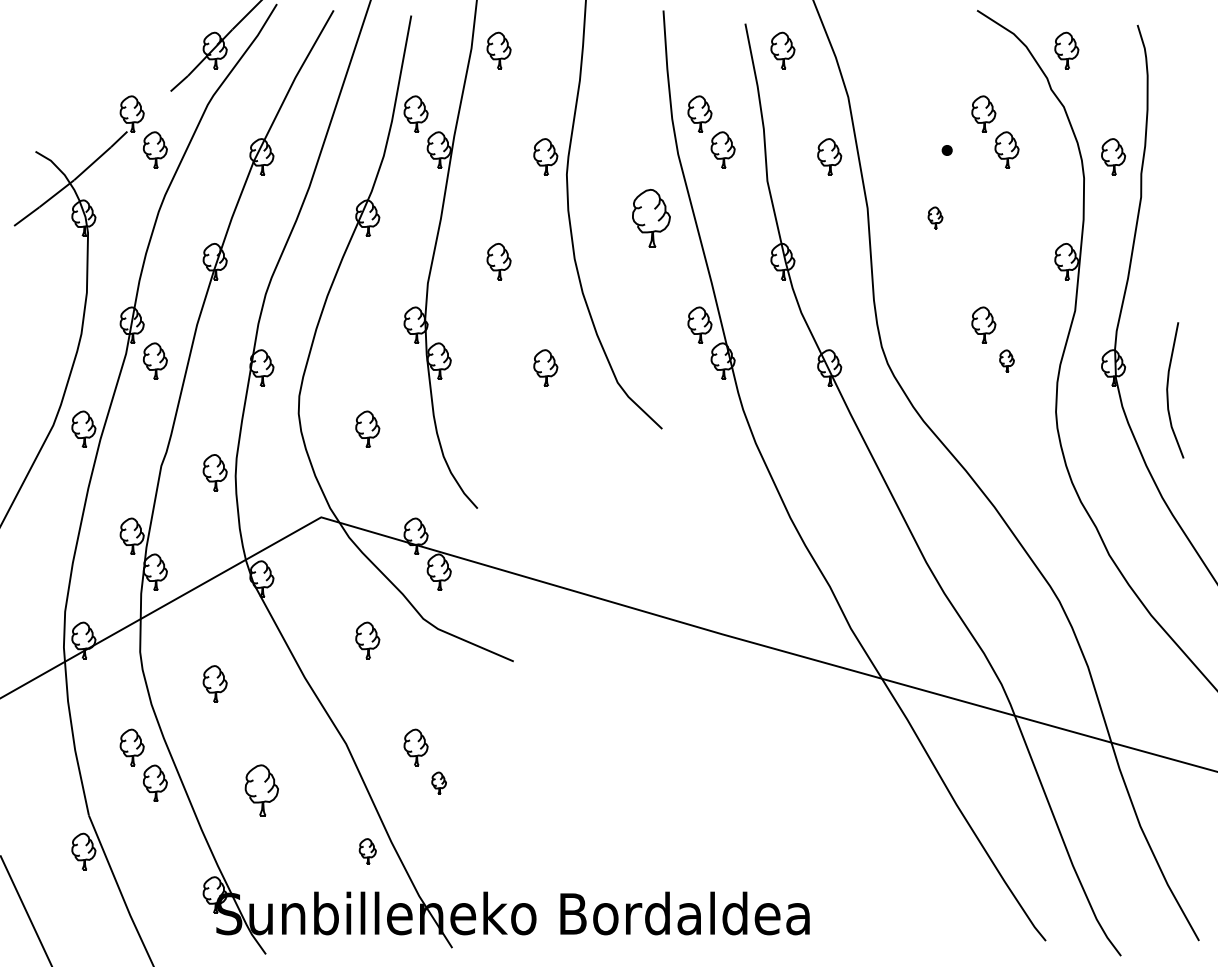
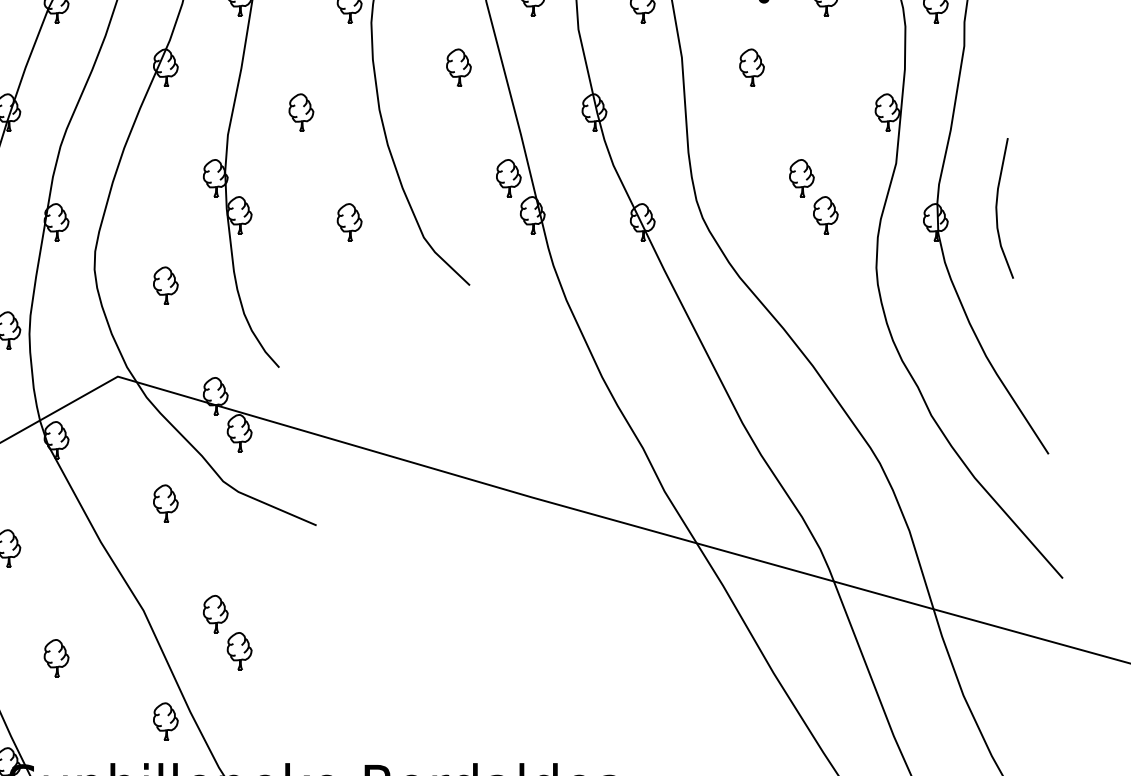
part: (651, 217) -> (458, 67), size x0.62
part: (935, 217) -> (751, 67), size x1.67
part: (1006, 360) -> (825, 214), size x1.67
curve: (1168, 390) -> (997, 208), moved
part: (438, 782) -> (238, 650), size x1.67
part: (261, 789) -> (56, 657), size x0.71
part: (367, 851) -> (165, 721), size x1.43

